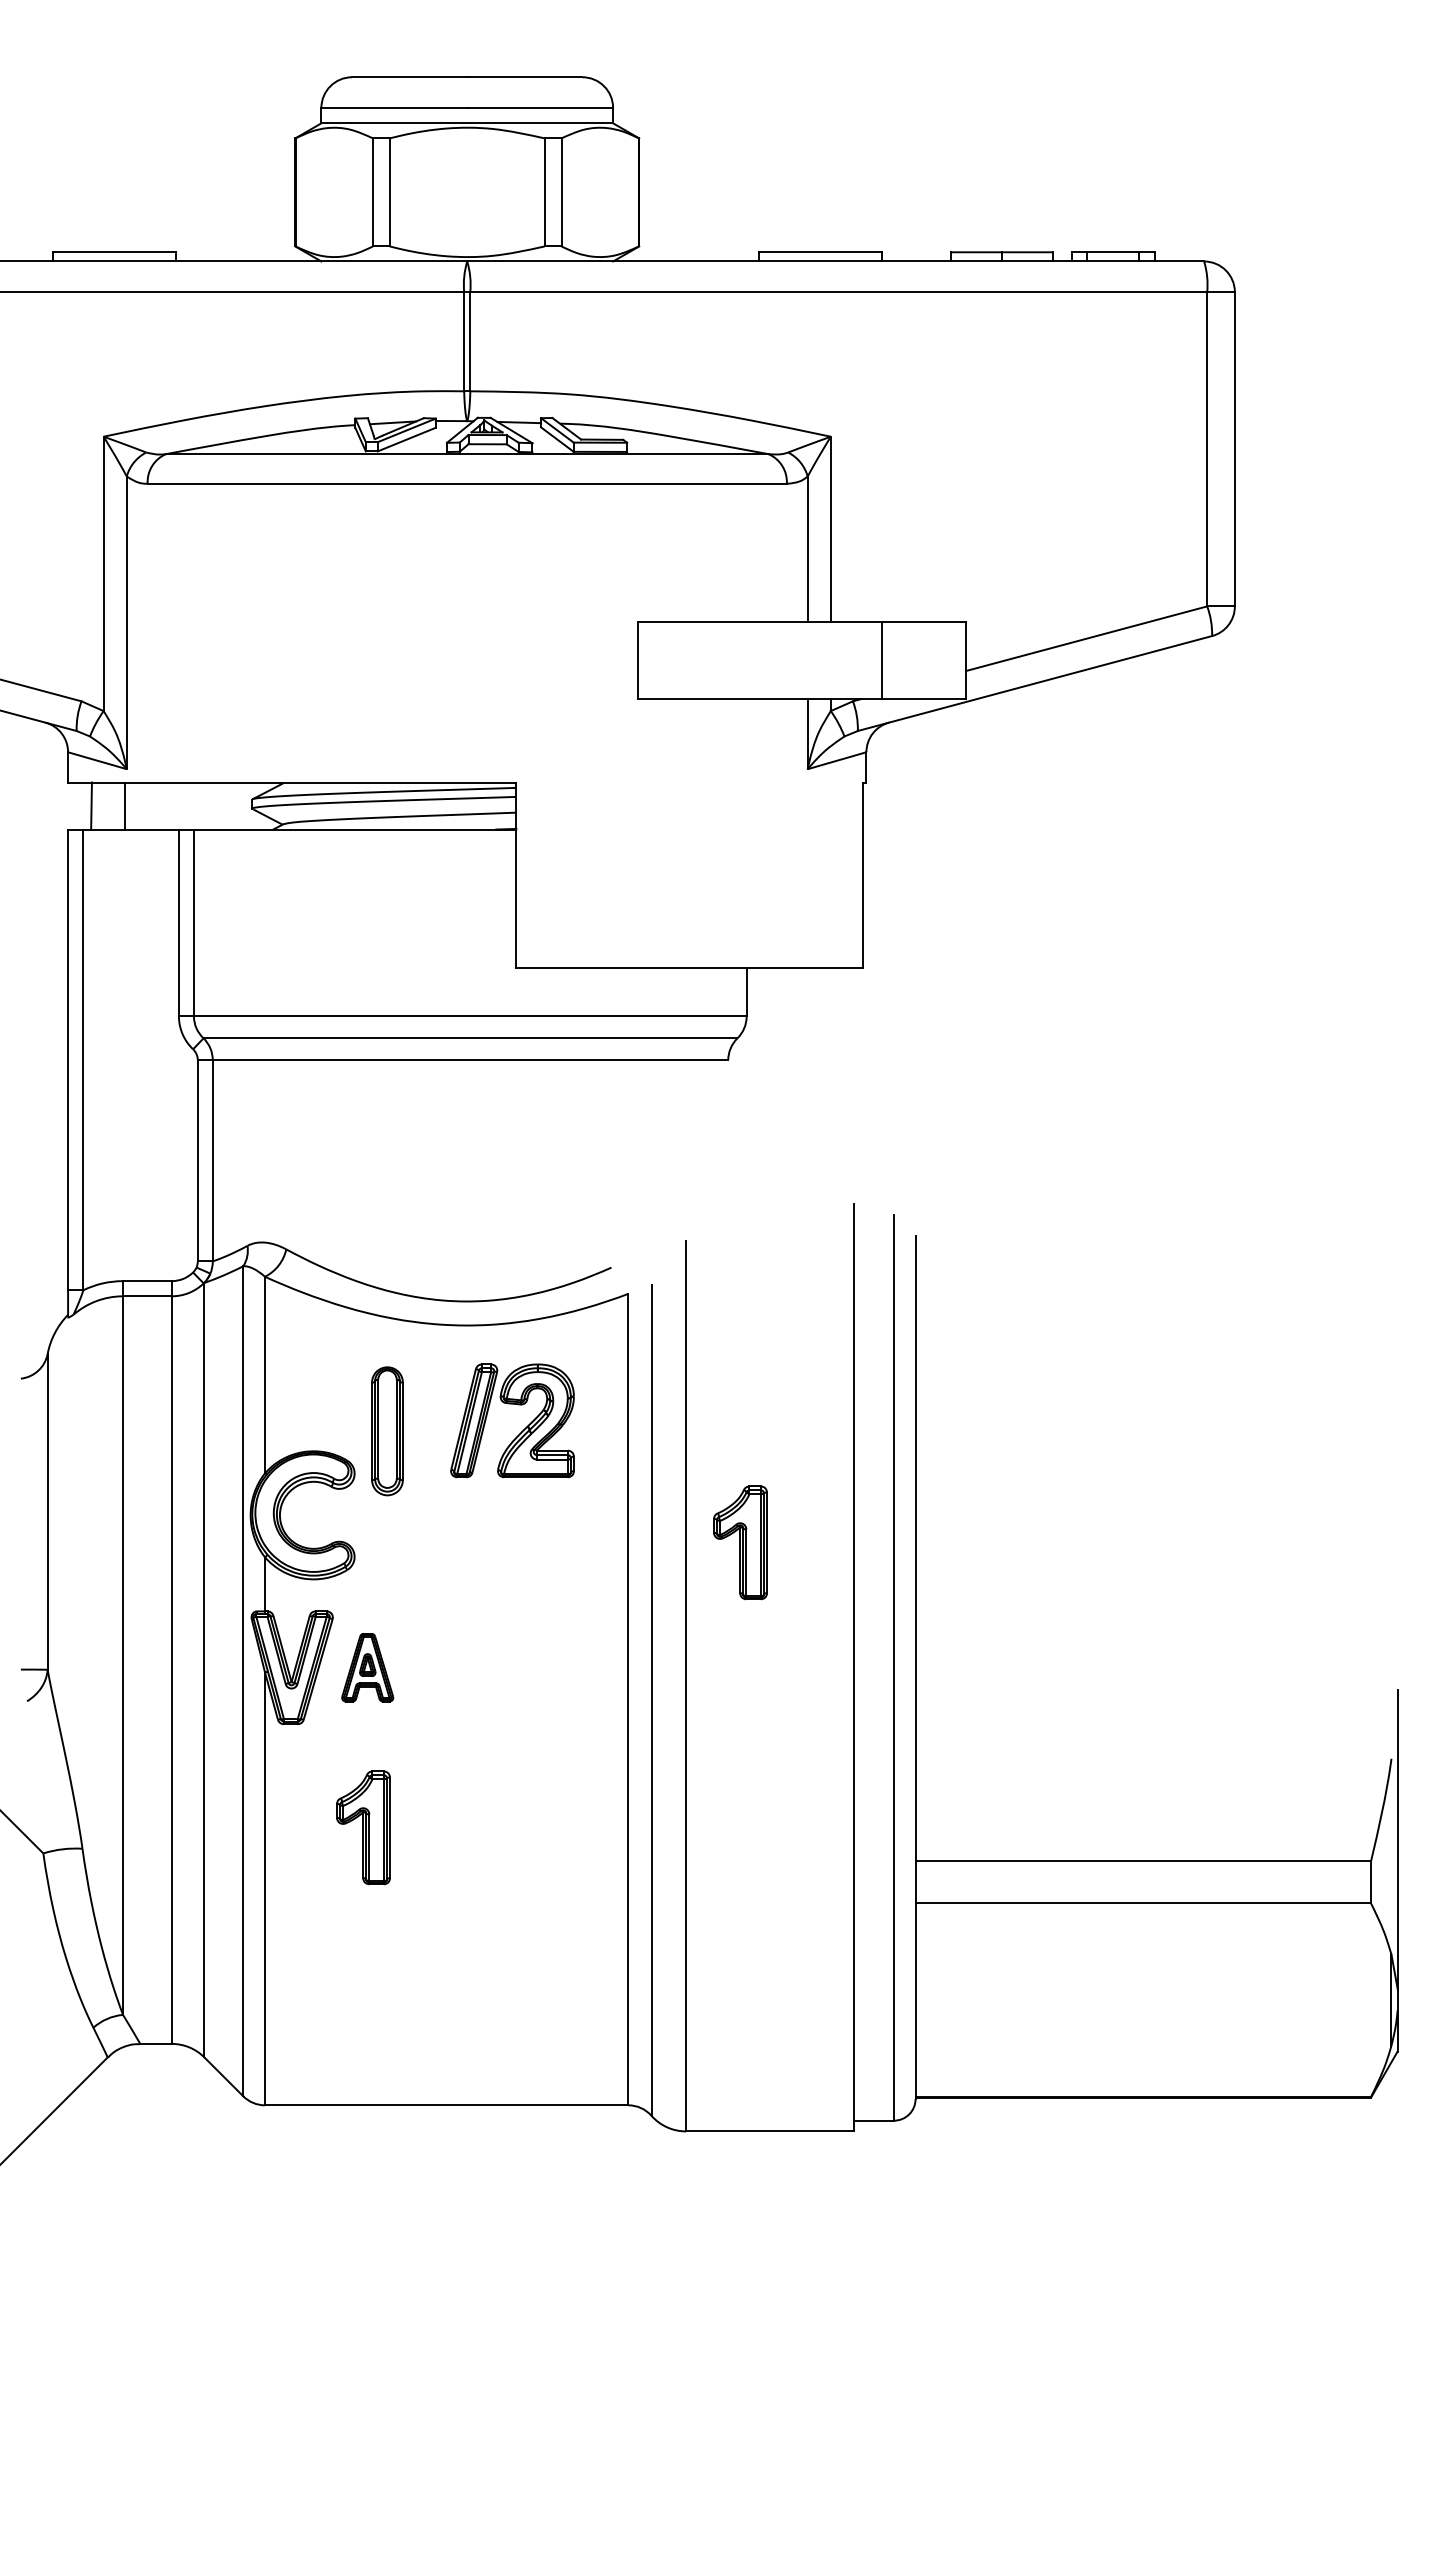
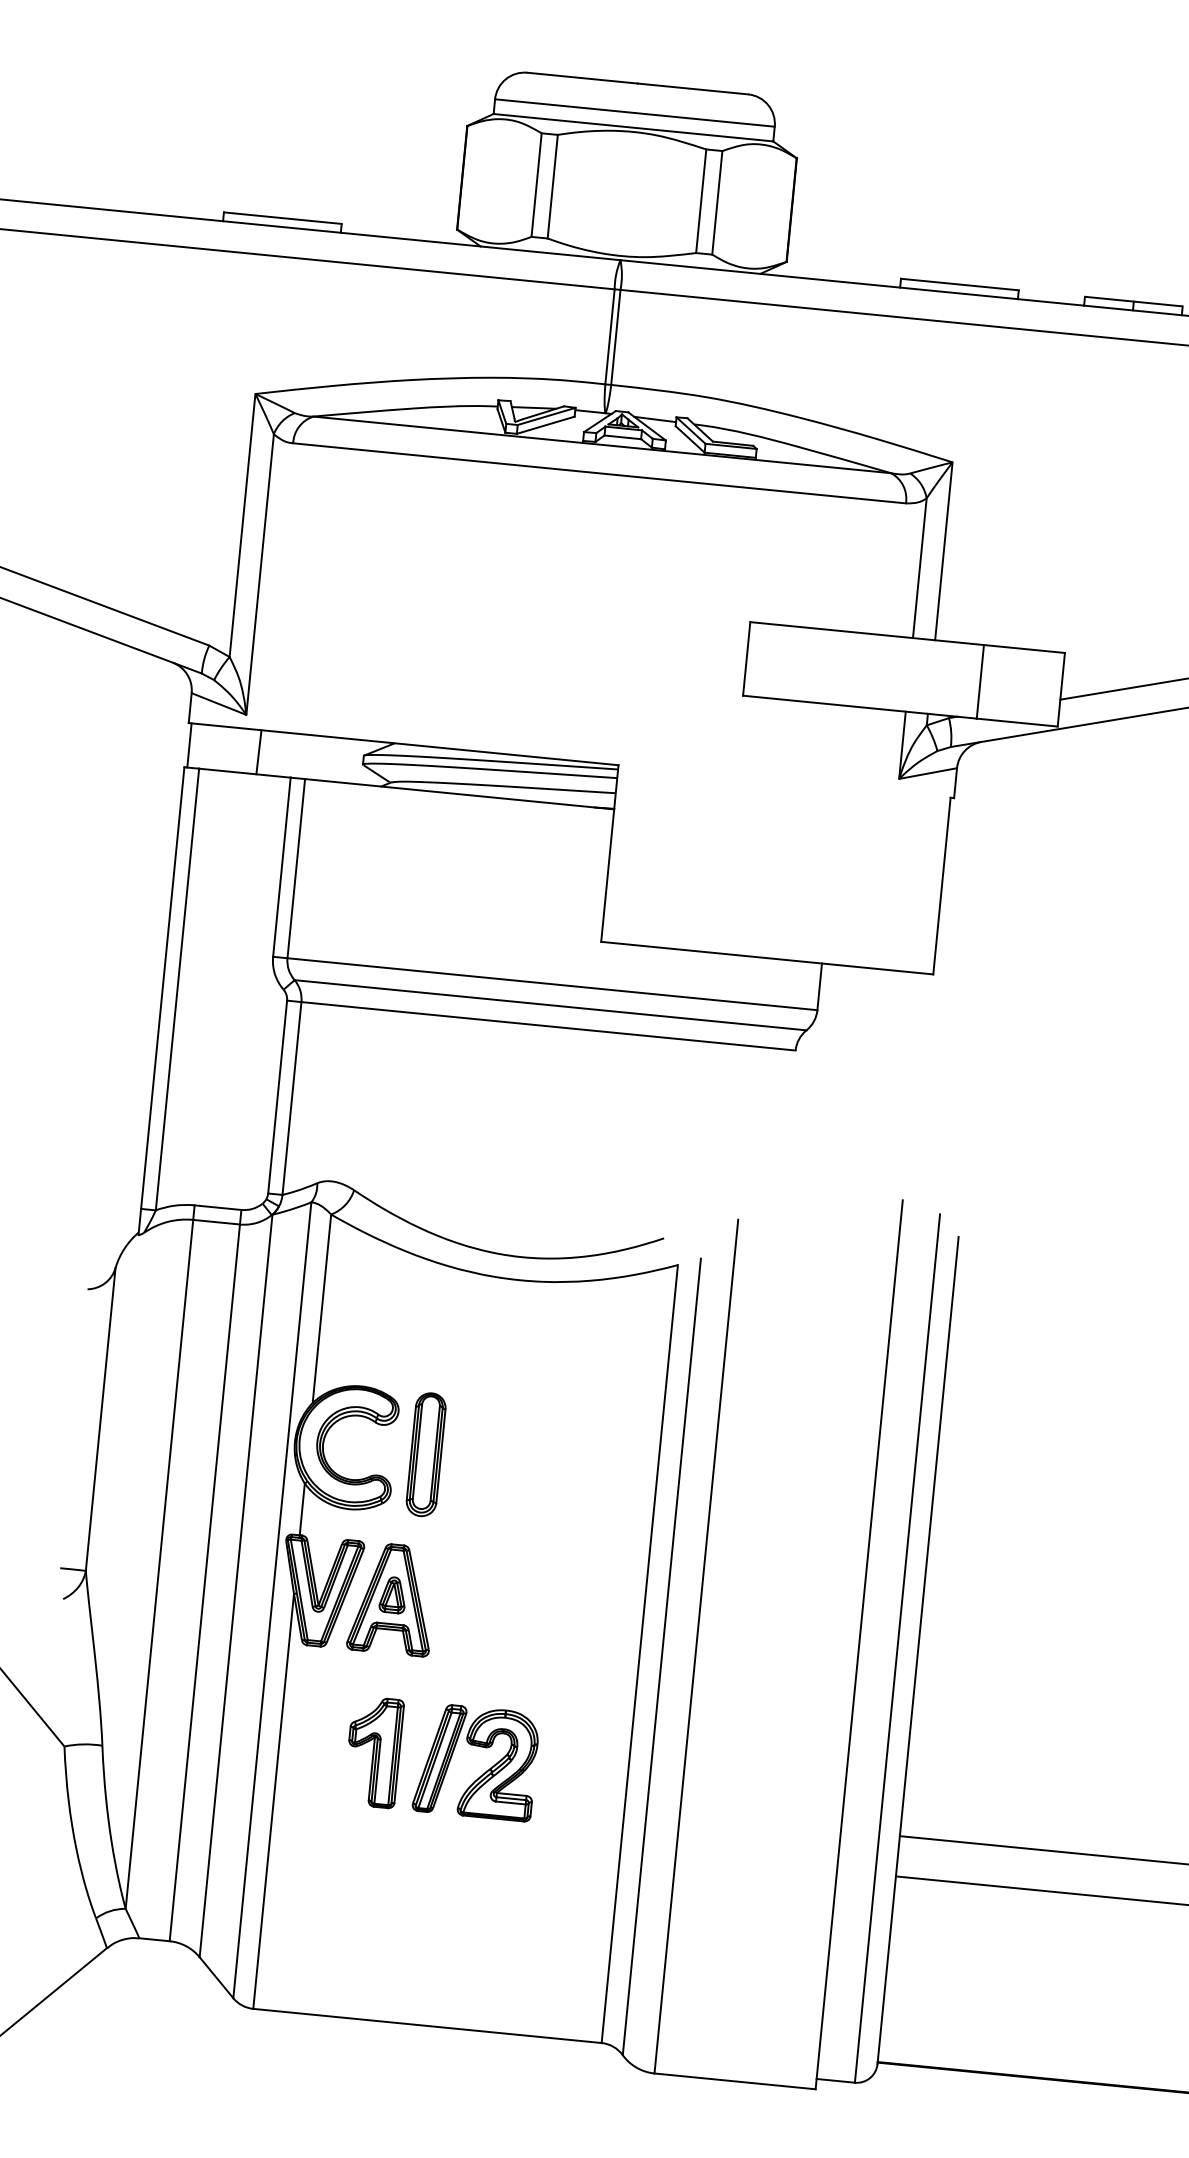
line: (91, 805) -> (258, 752), moved
line: (125, 806) -> (189, 745), moved
part: (522, 1430) -> (485, 1772), moved
part: (387, 1431) -> (426, 1454), moved
part: (740, 1542) -> (762, 1513), removed
part: (367, 1667) -> (392, 1598), size x1.67

